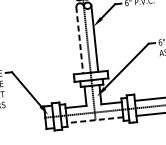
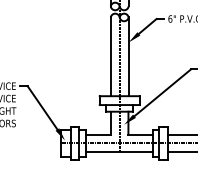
line: (79, 40) -> (110, 57), dashed -> solid
line: (94, 120) -> (118, 152), dashed -> solid

